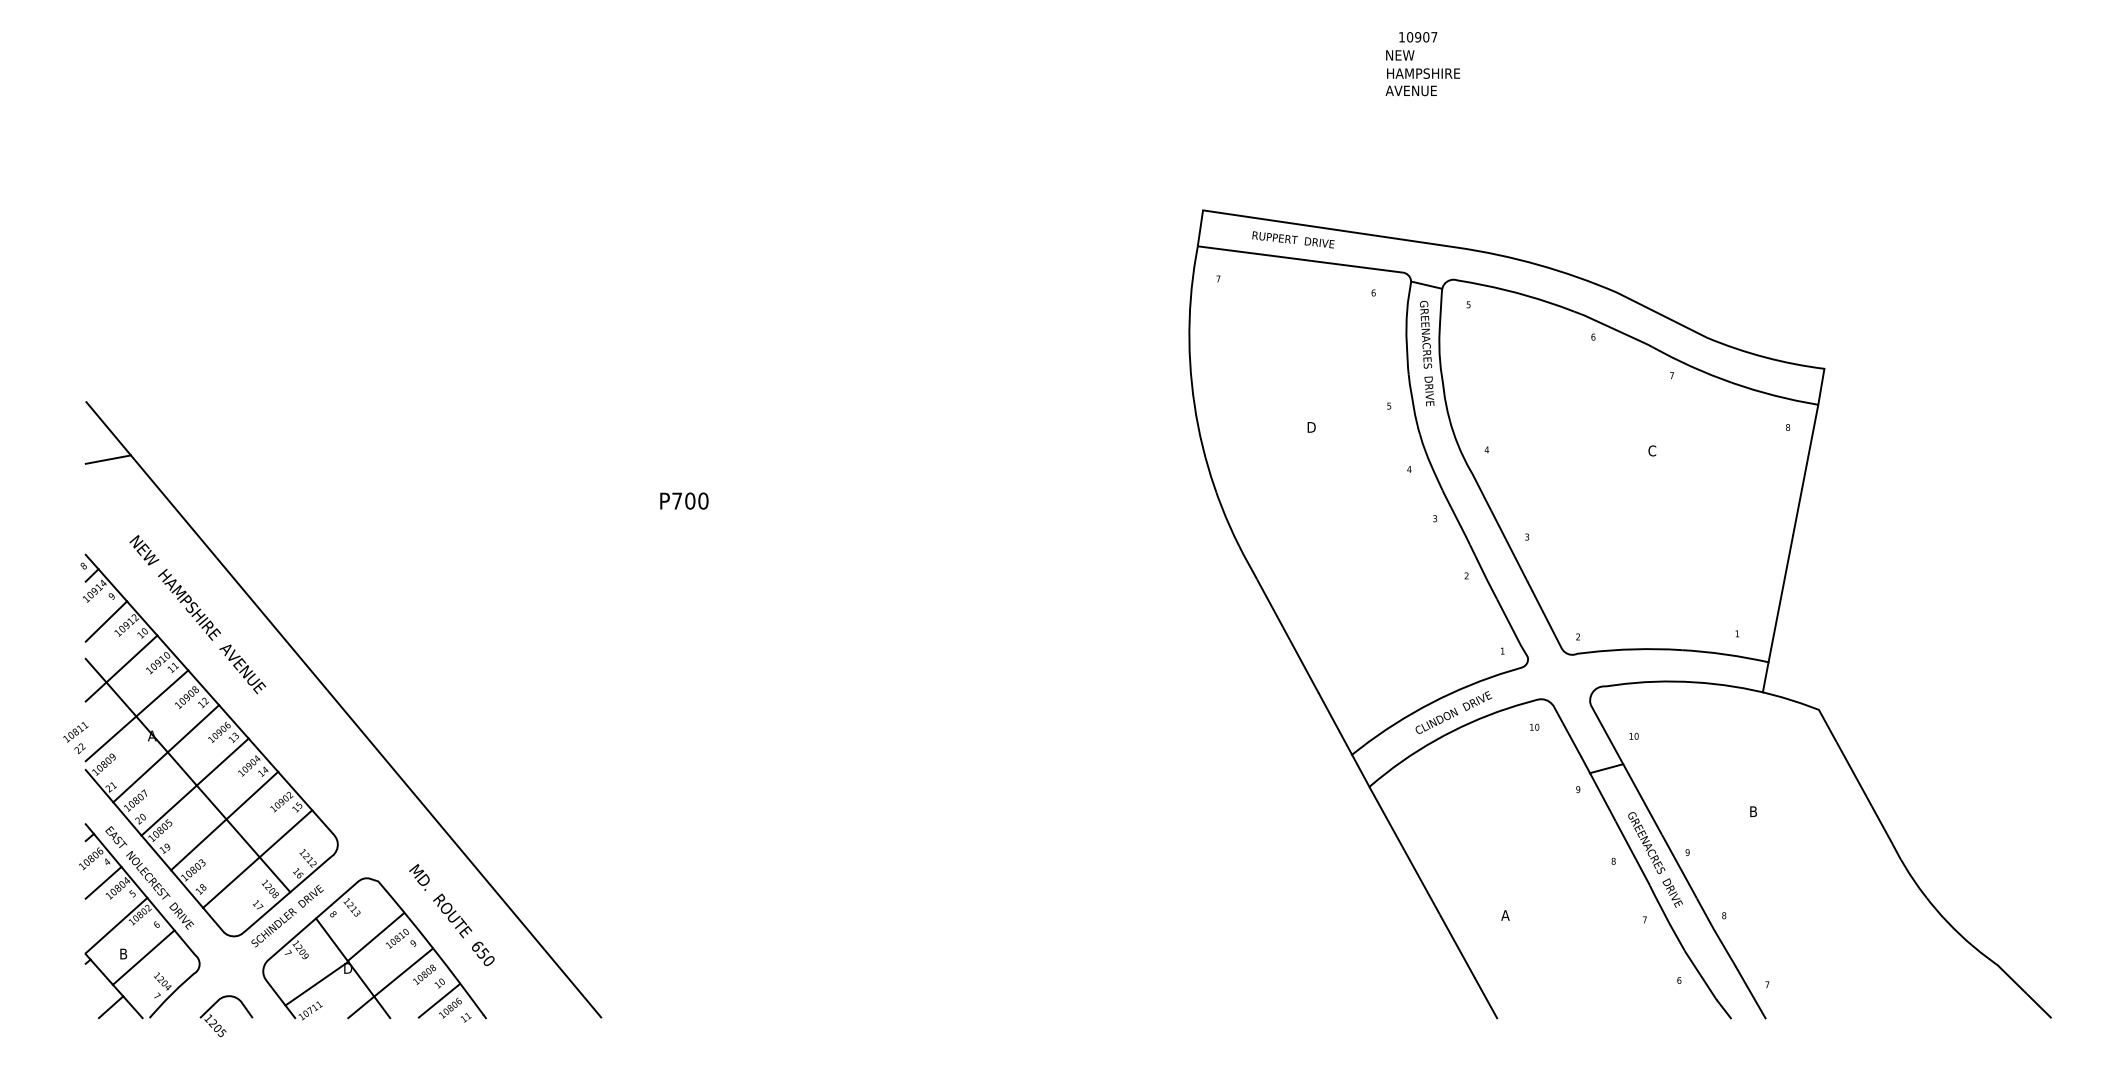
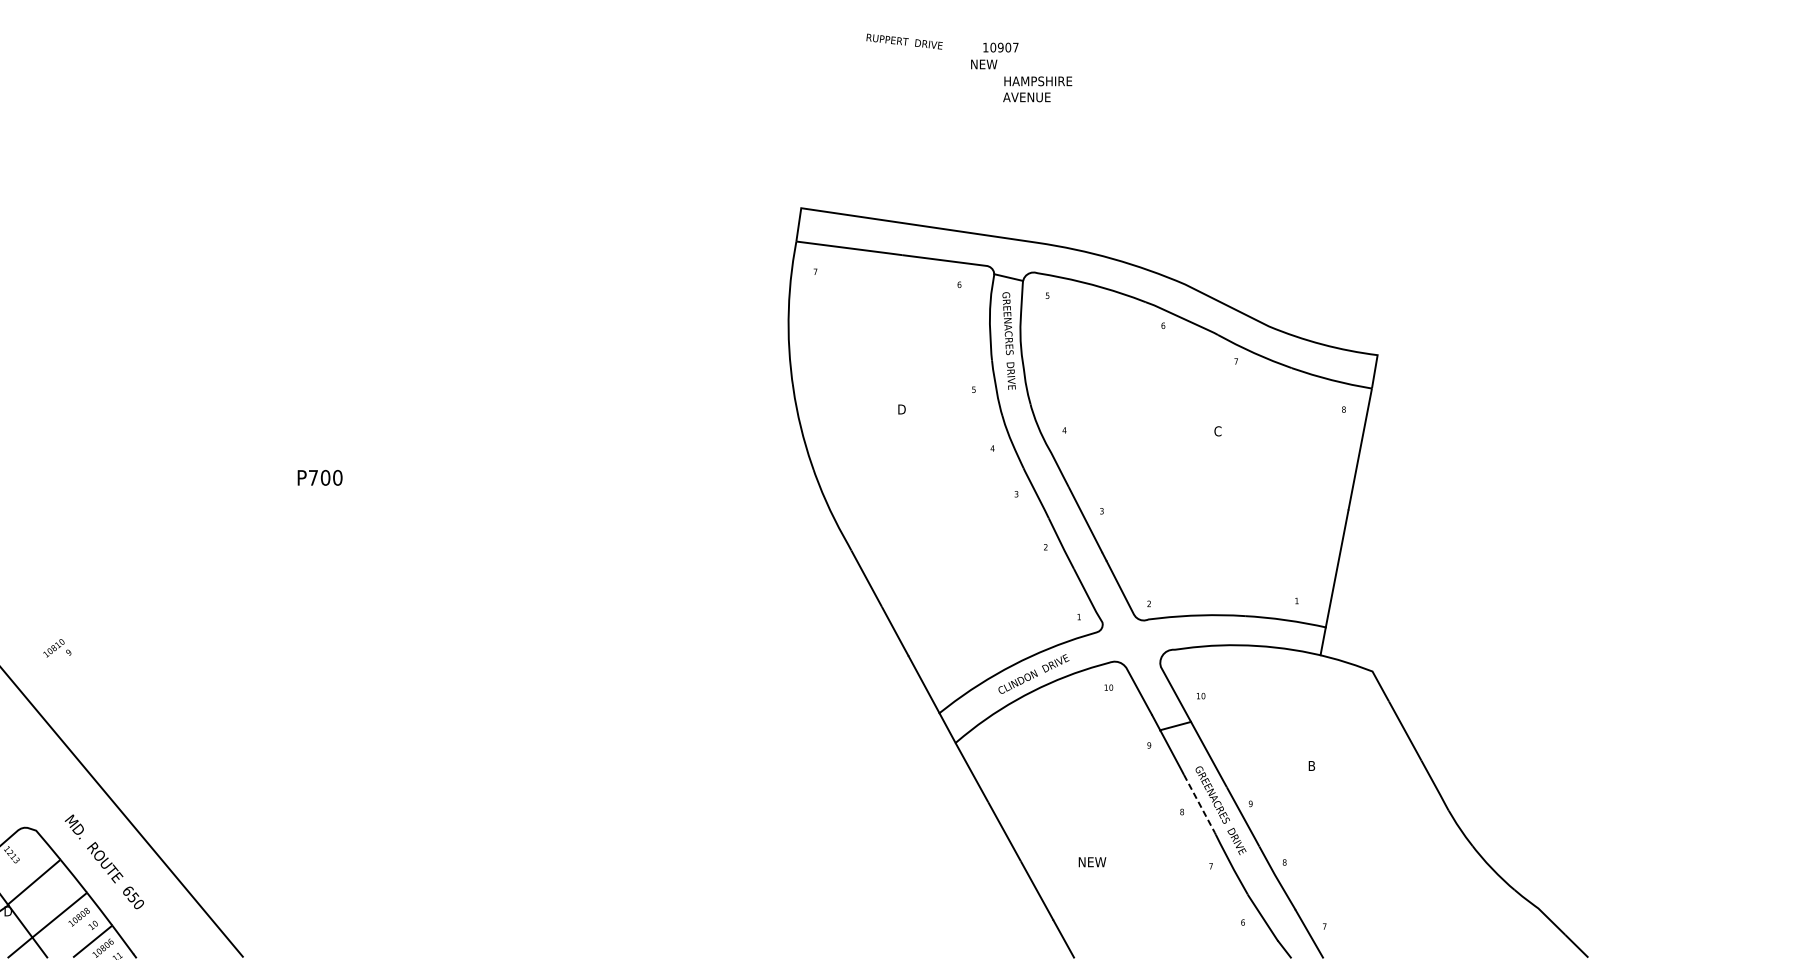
text: (1422, 82) -> (1037, 89), moved
text: (1293, 239) -> (904, 41), moved
line: (1633, 854) -> (1200, 805), solid -> dashed
text: (1516, 915) -> (1092, 862), A -> NEW
text: (401, 938) -> (57, 647), moved

